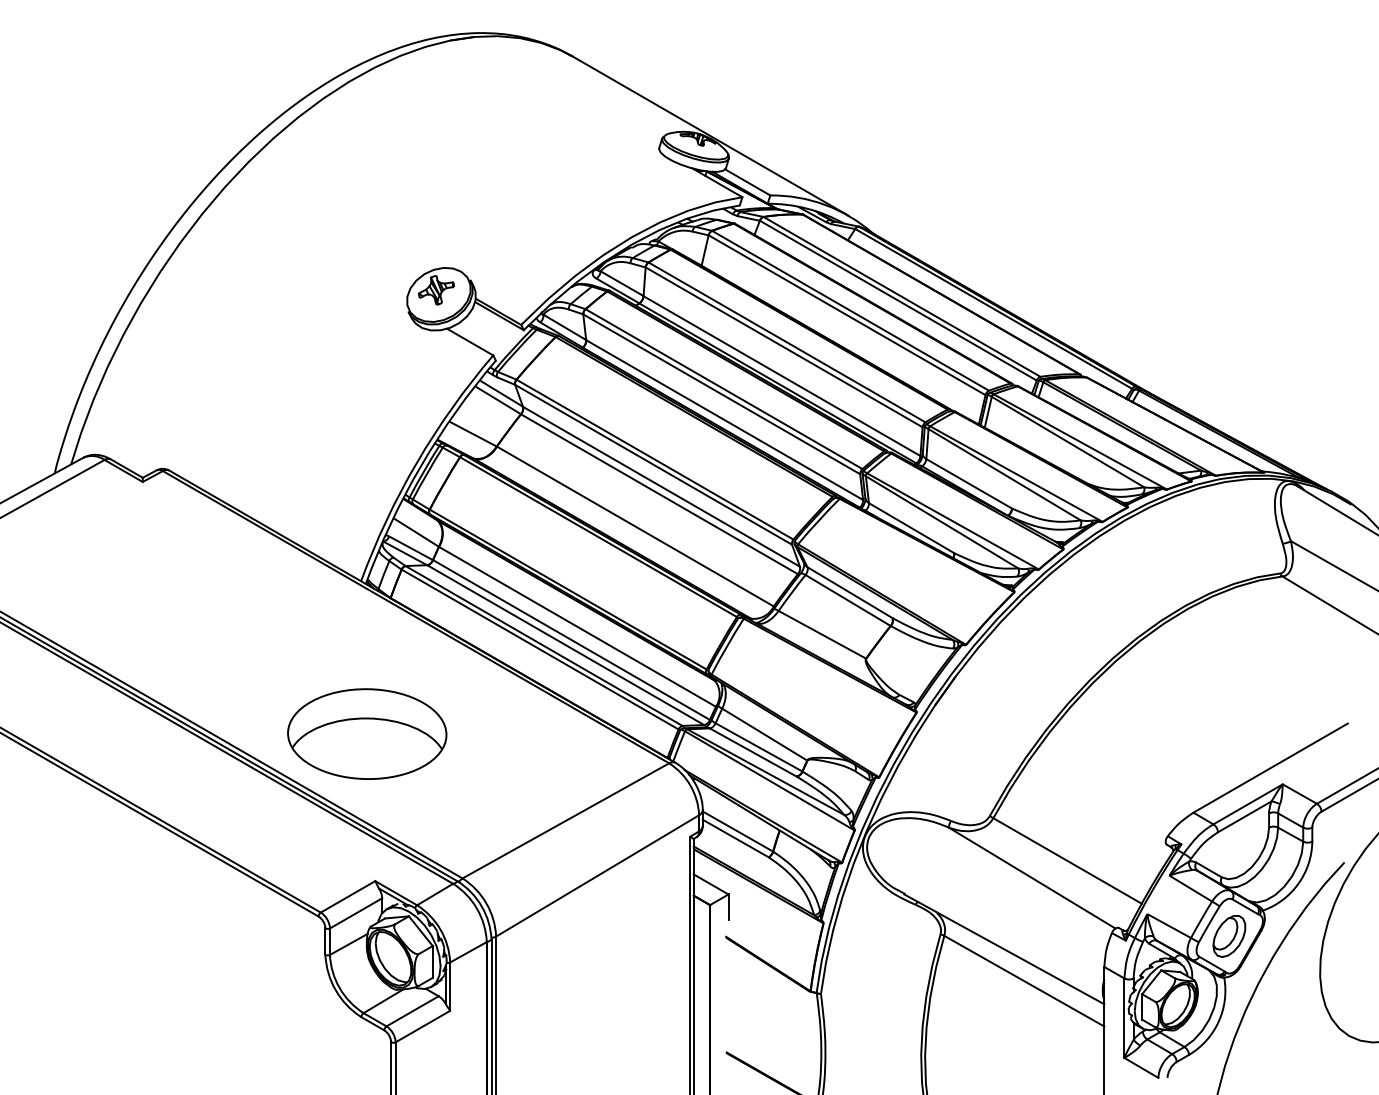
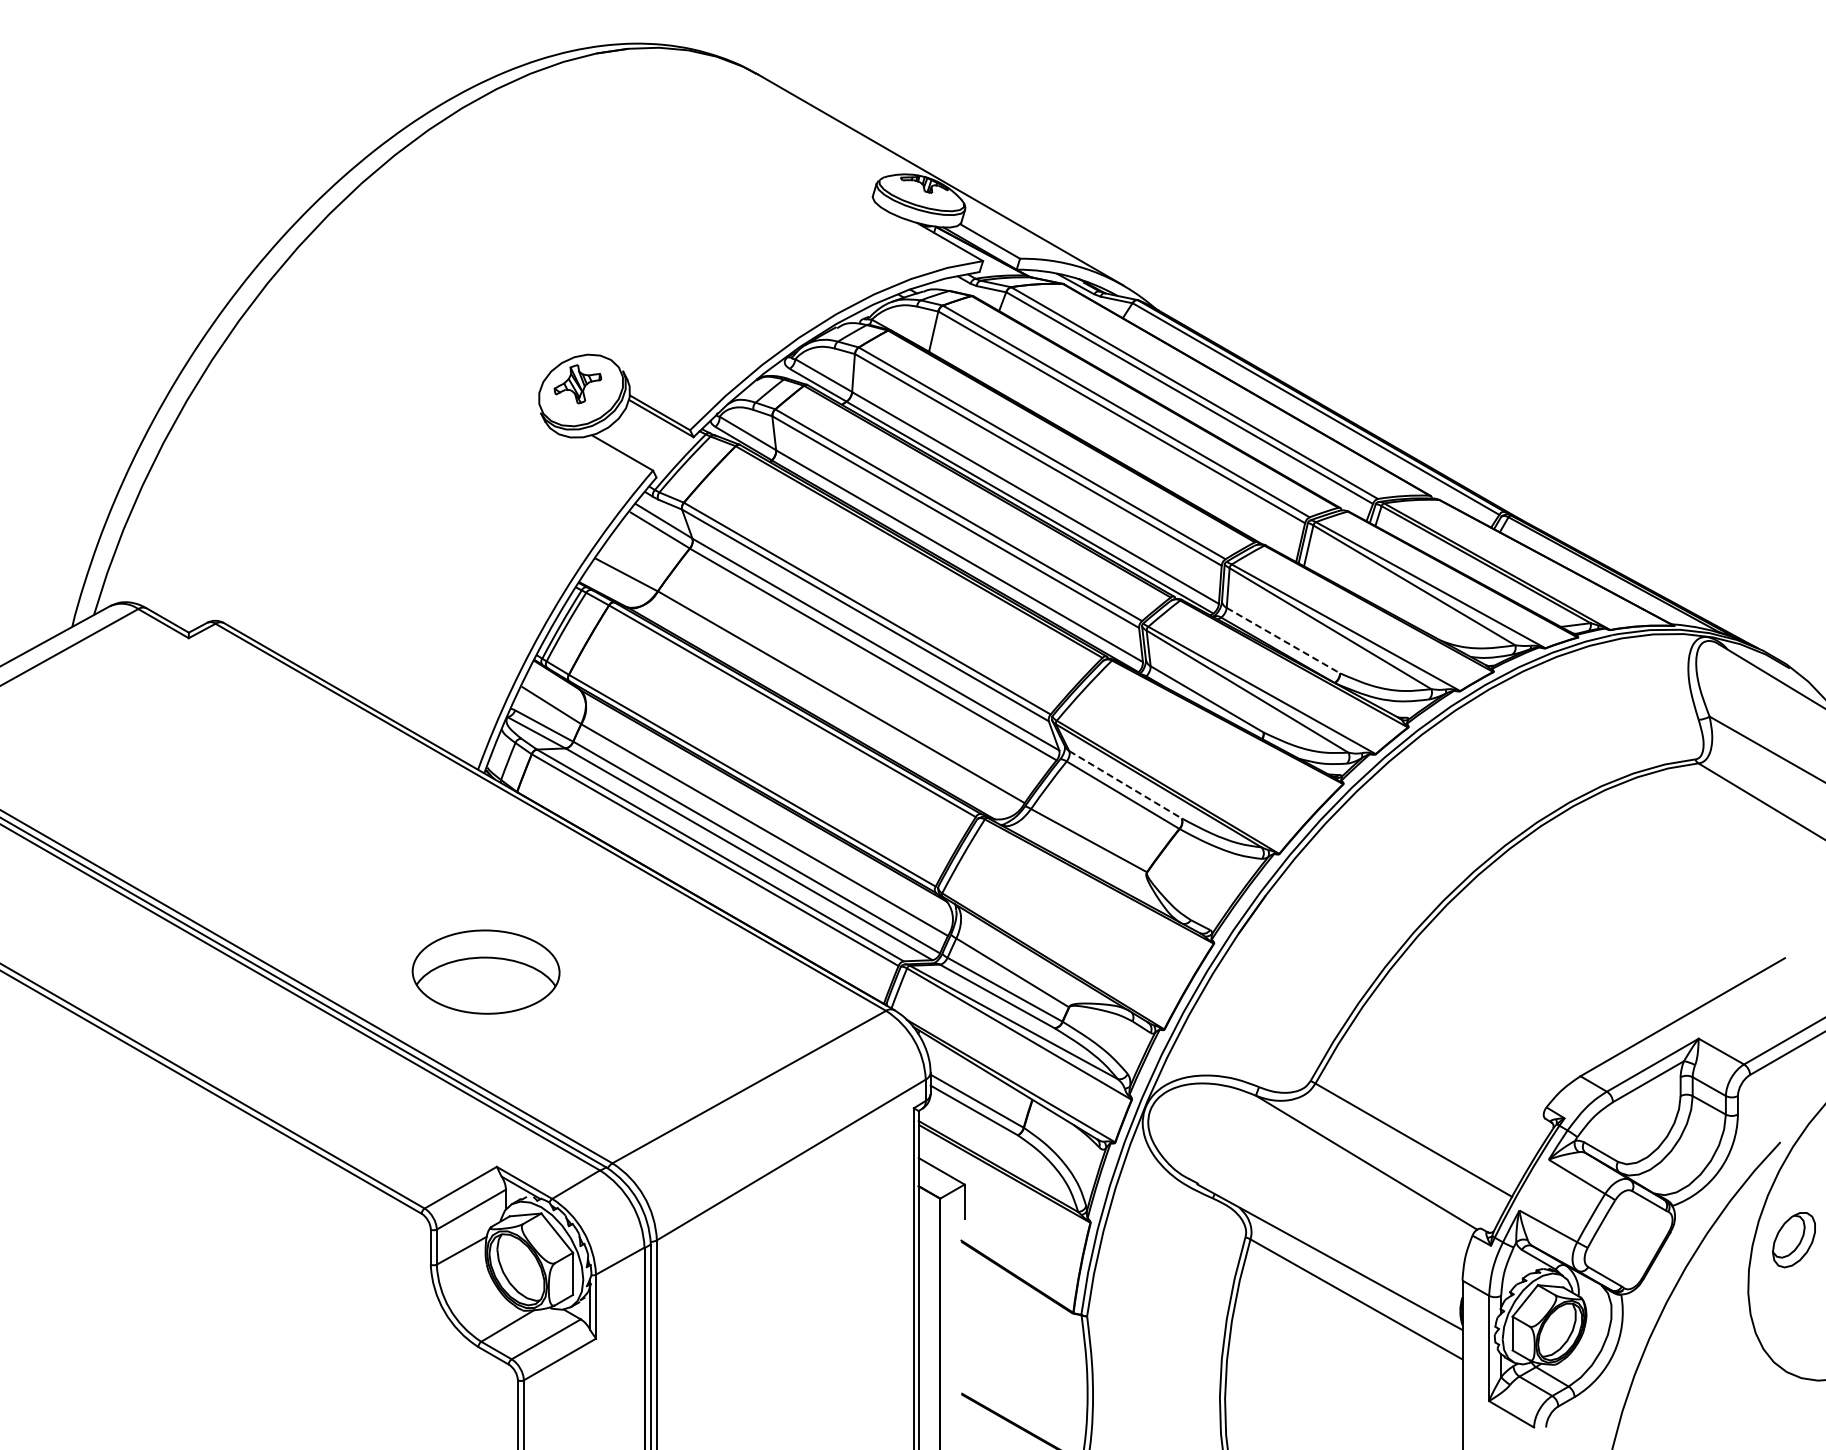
line: (969, 483) -> (1283, 640), solid -> dashed
line: (849, 592) -> (1125, 784), solid -> dashed
part: (366, 733) -> (485, 971), size x0.7
part: (1228, 936) -> (1793, 1240), moved

